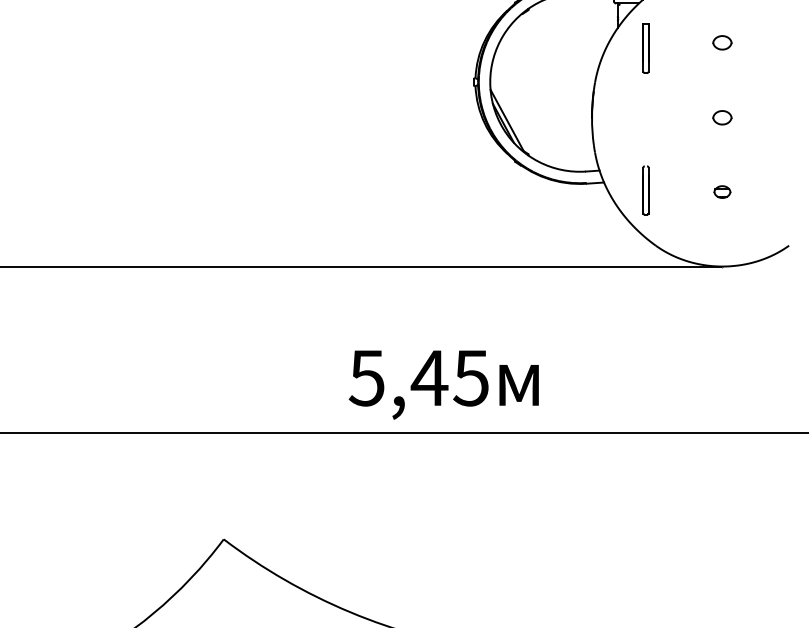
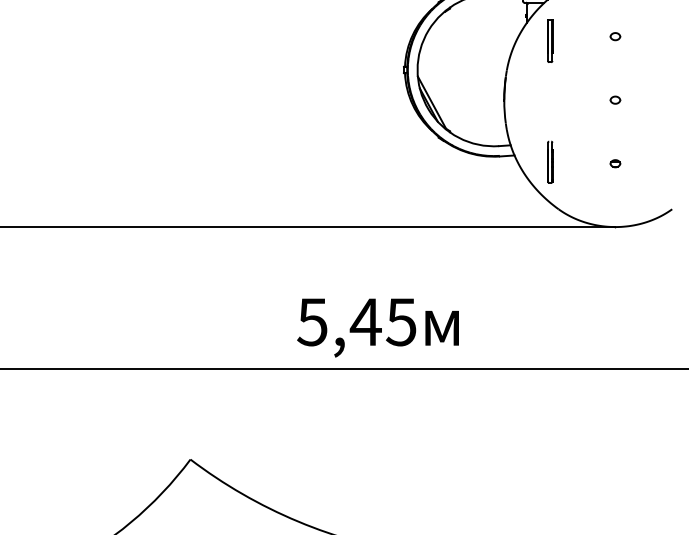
part: (722, 42) -> (615, 36), size x0.62
part: (722, 116) -> (615, 99), size x0.62
part: (722, 191) -> (615, 163), size x0.71

